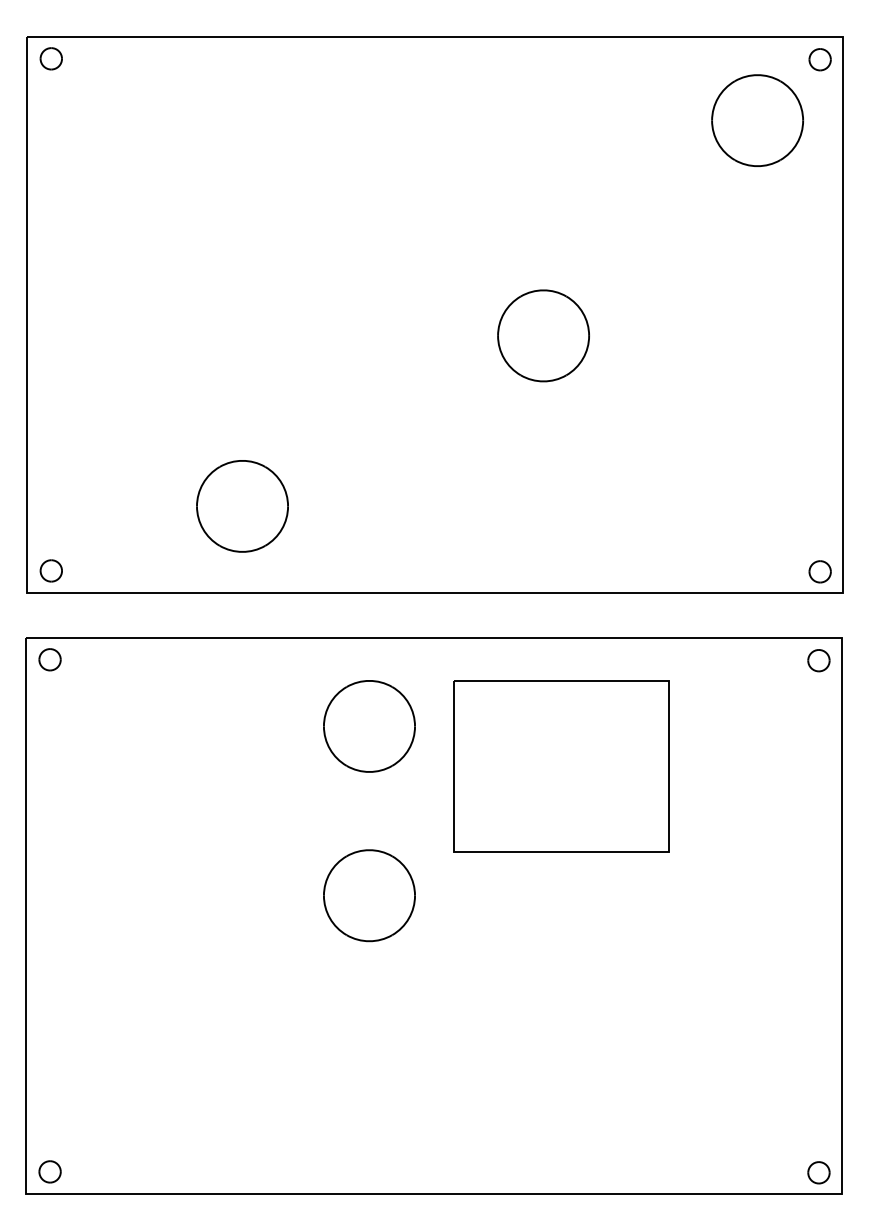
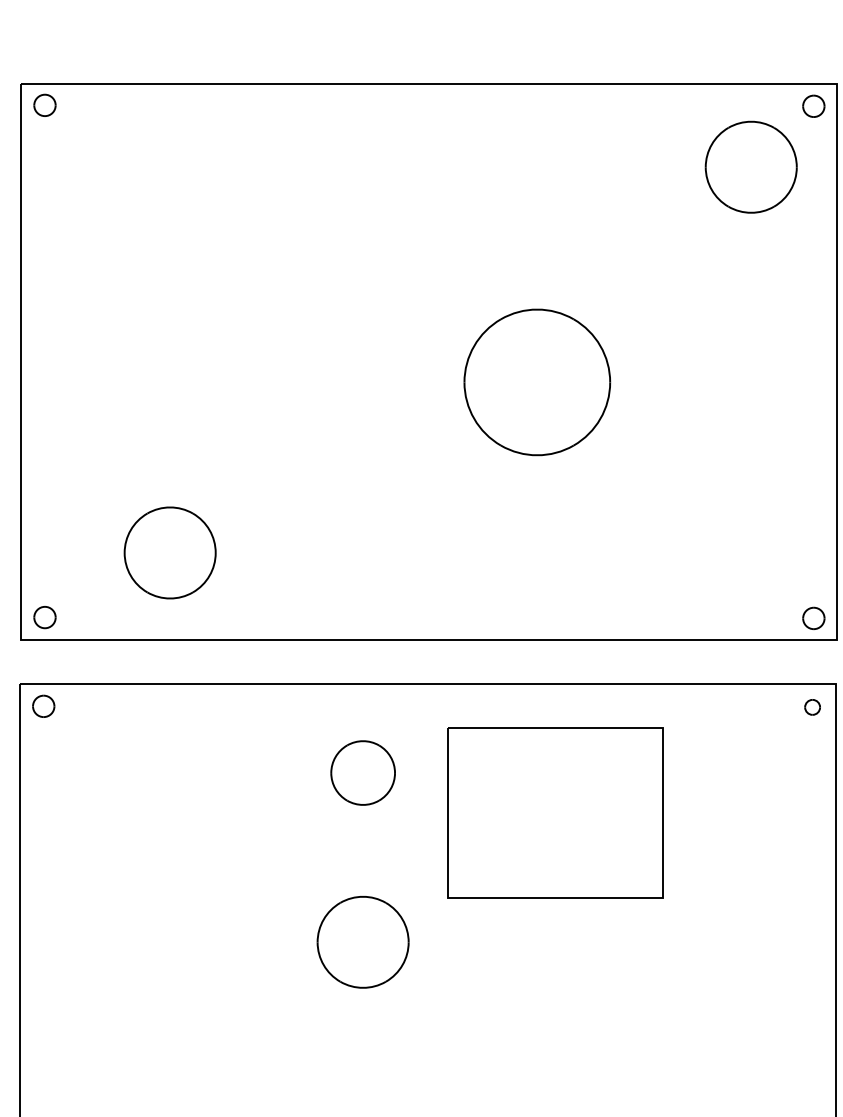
part: (543, 335) -> (537, 382), size x1.6
part: (242, 506) -> (170, 553), moved
part: (818, 660) -> (812, 707), size x0.7
part: (369, 726) -> (363, 773), size x0.7

